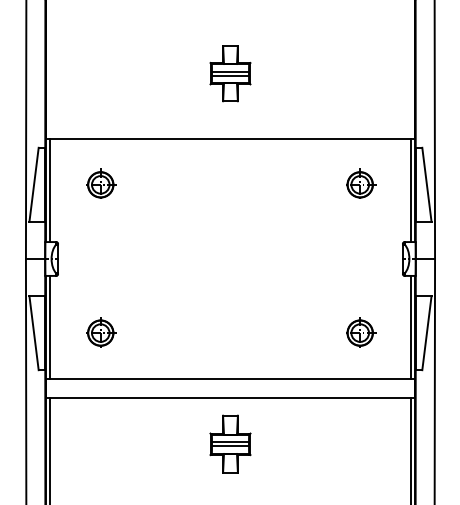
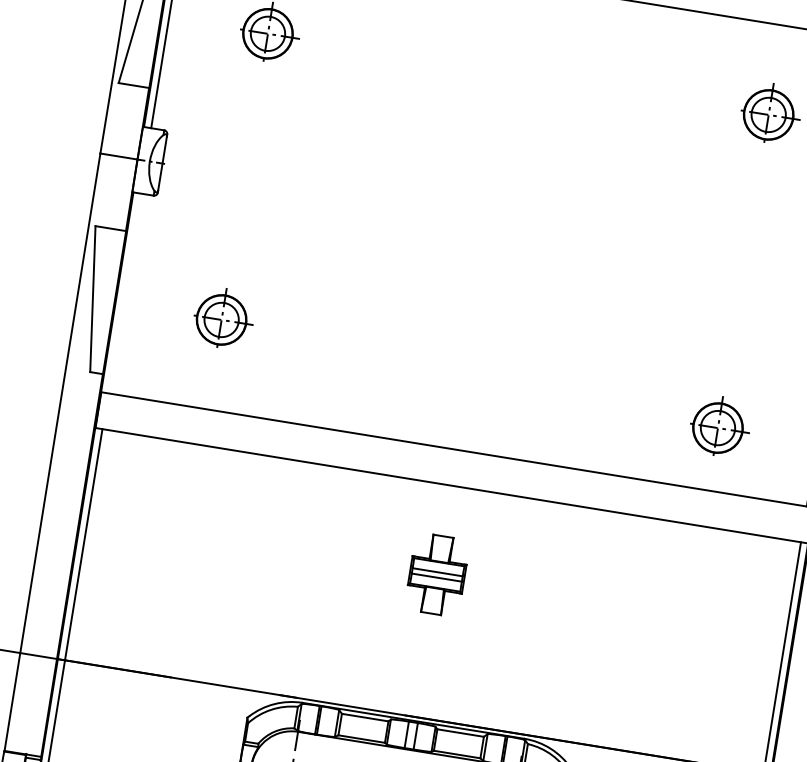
line: (49, 327) -> (124, 293), removed
part: (361, 332) -> (720, 427), moved
part: (230, 443) -> (437, 573), size x0.7

